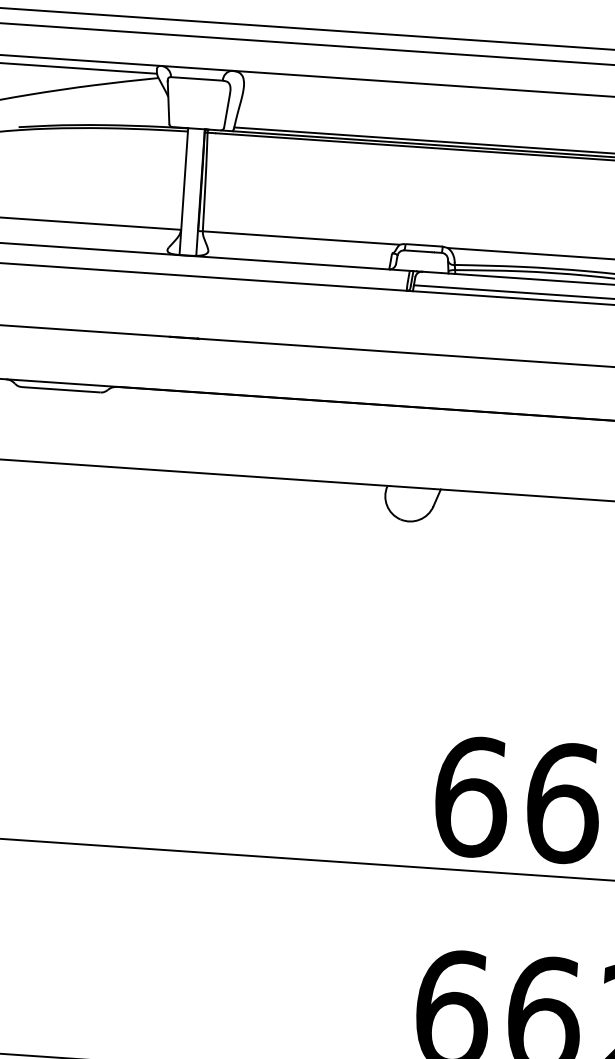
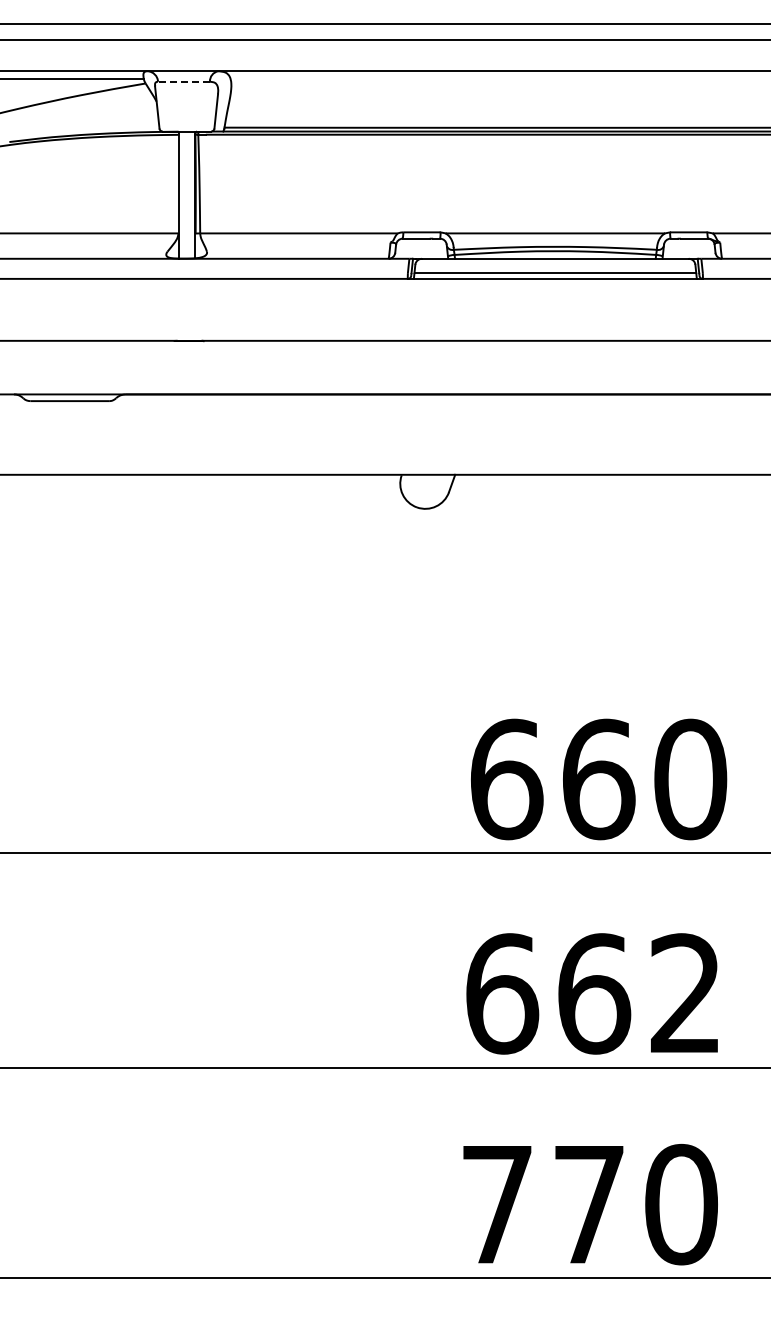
line: (197, 78) -> (184, 81), solid -> dashed

